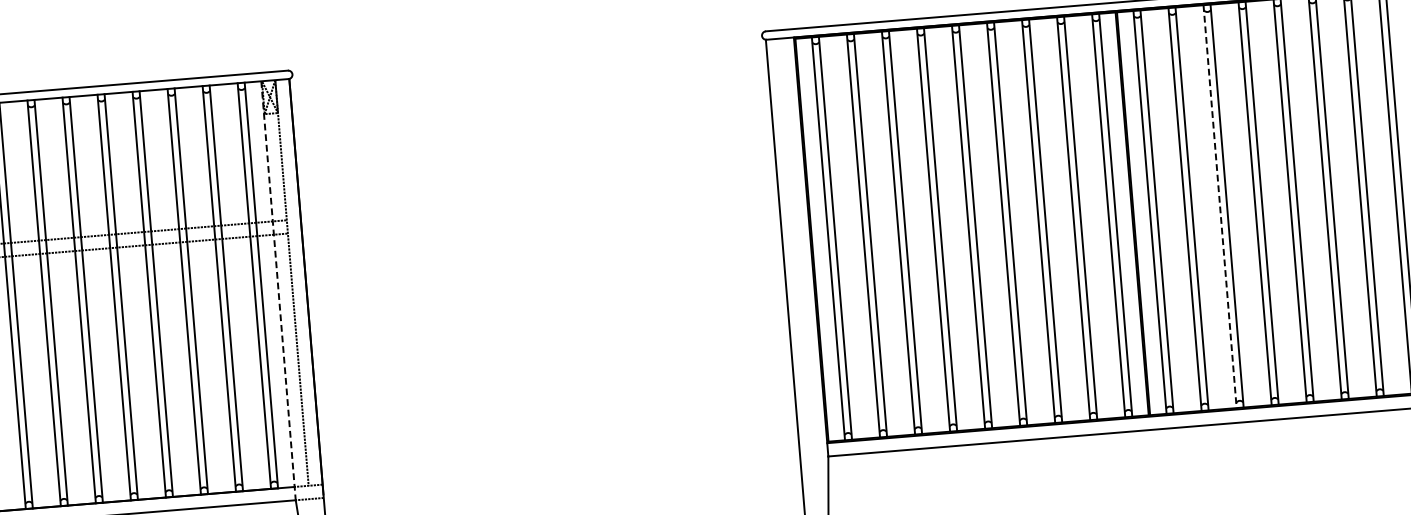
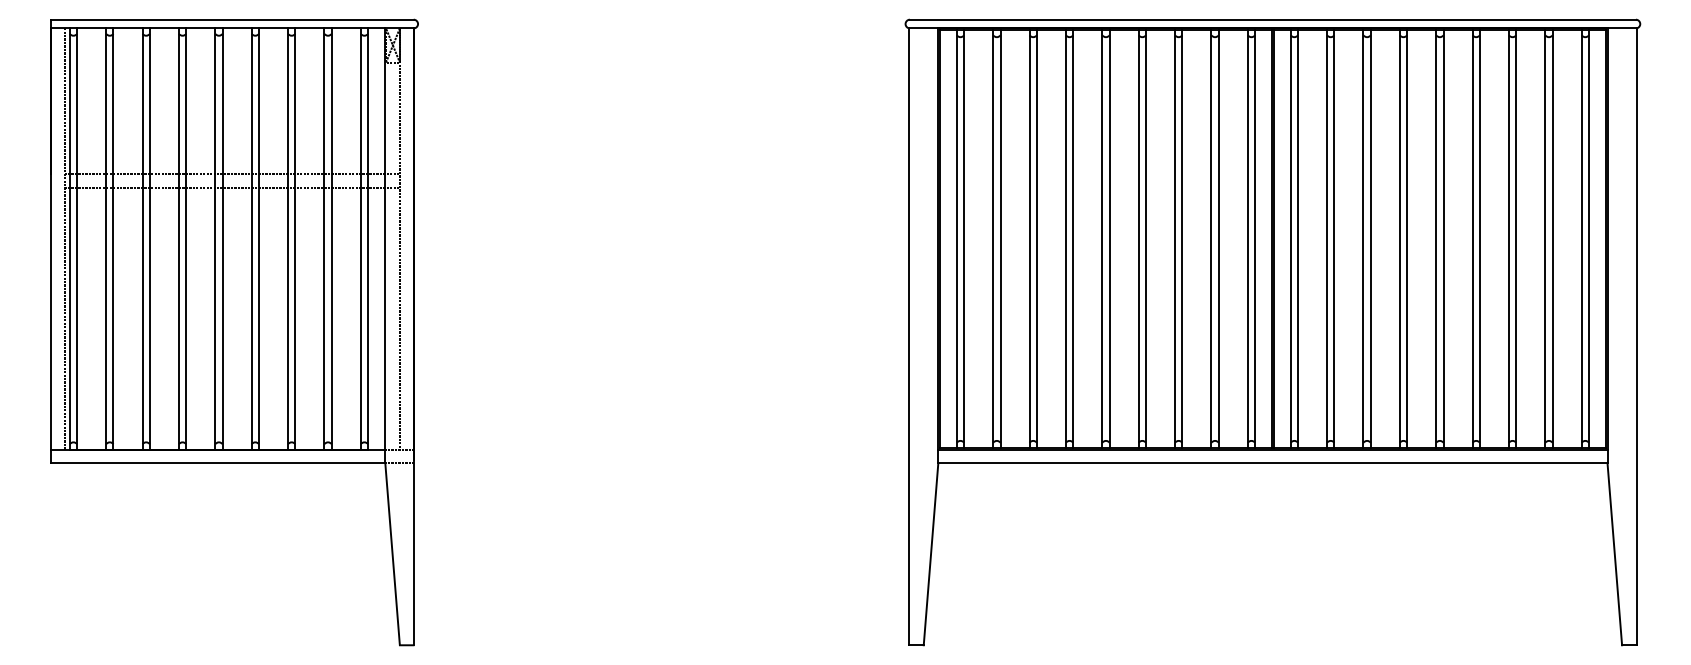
line: (1220, 207) -> (1363, 239), dashed -> solid
line: (278, 291) -> (385, 246), dashed -> solid

